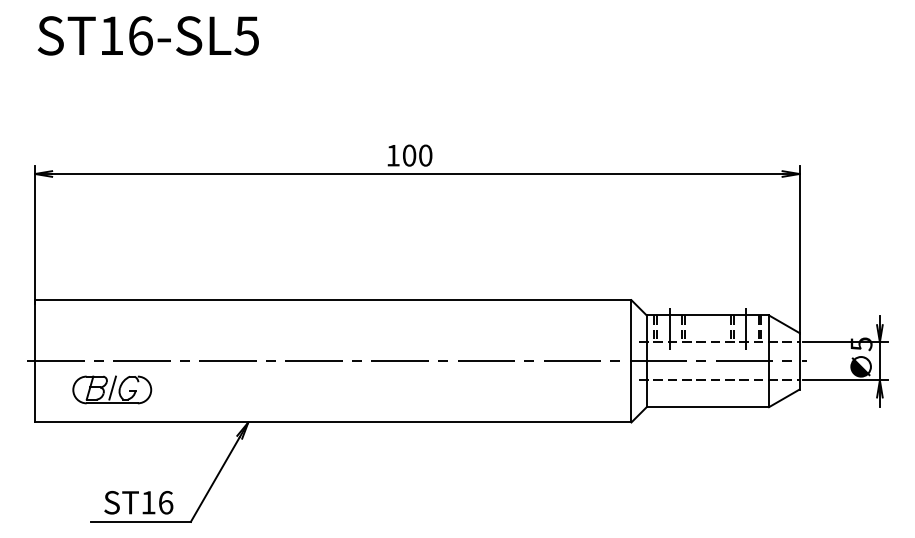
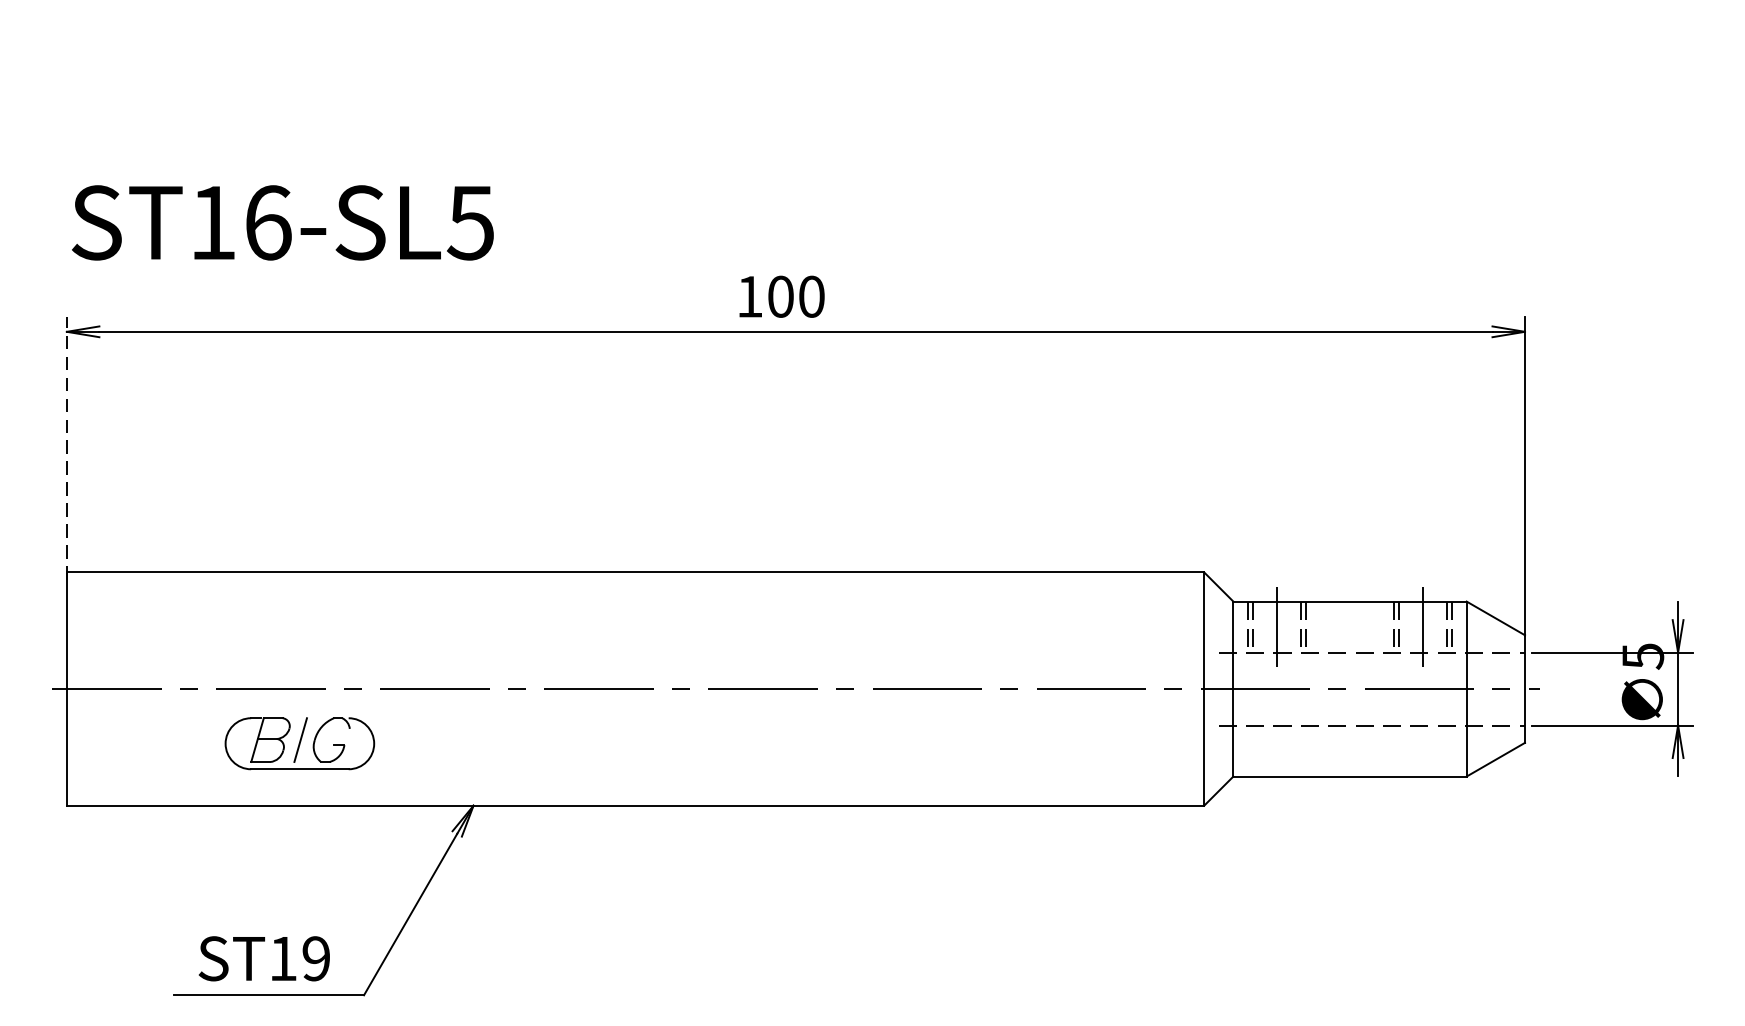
text: (148, 35) -> (283, 222), moved
line: (35, 235) -> (67, 449), solid -> dashed
part: (112, 389) -> (300, 742), moved
text: (165, 502) -> (315, 958), ST16 -> ST19

